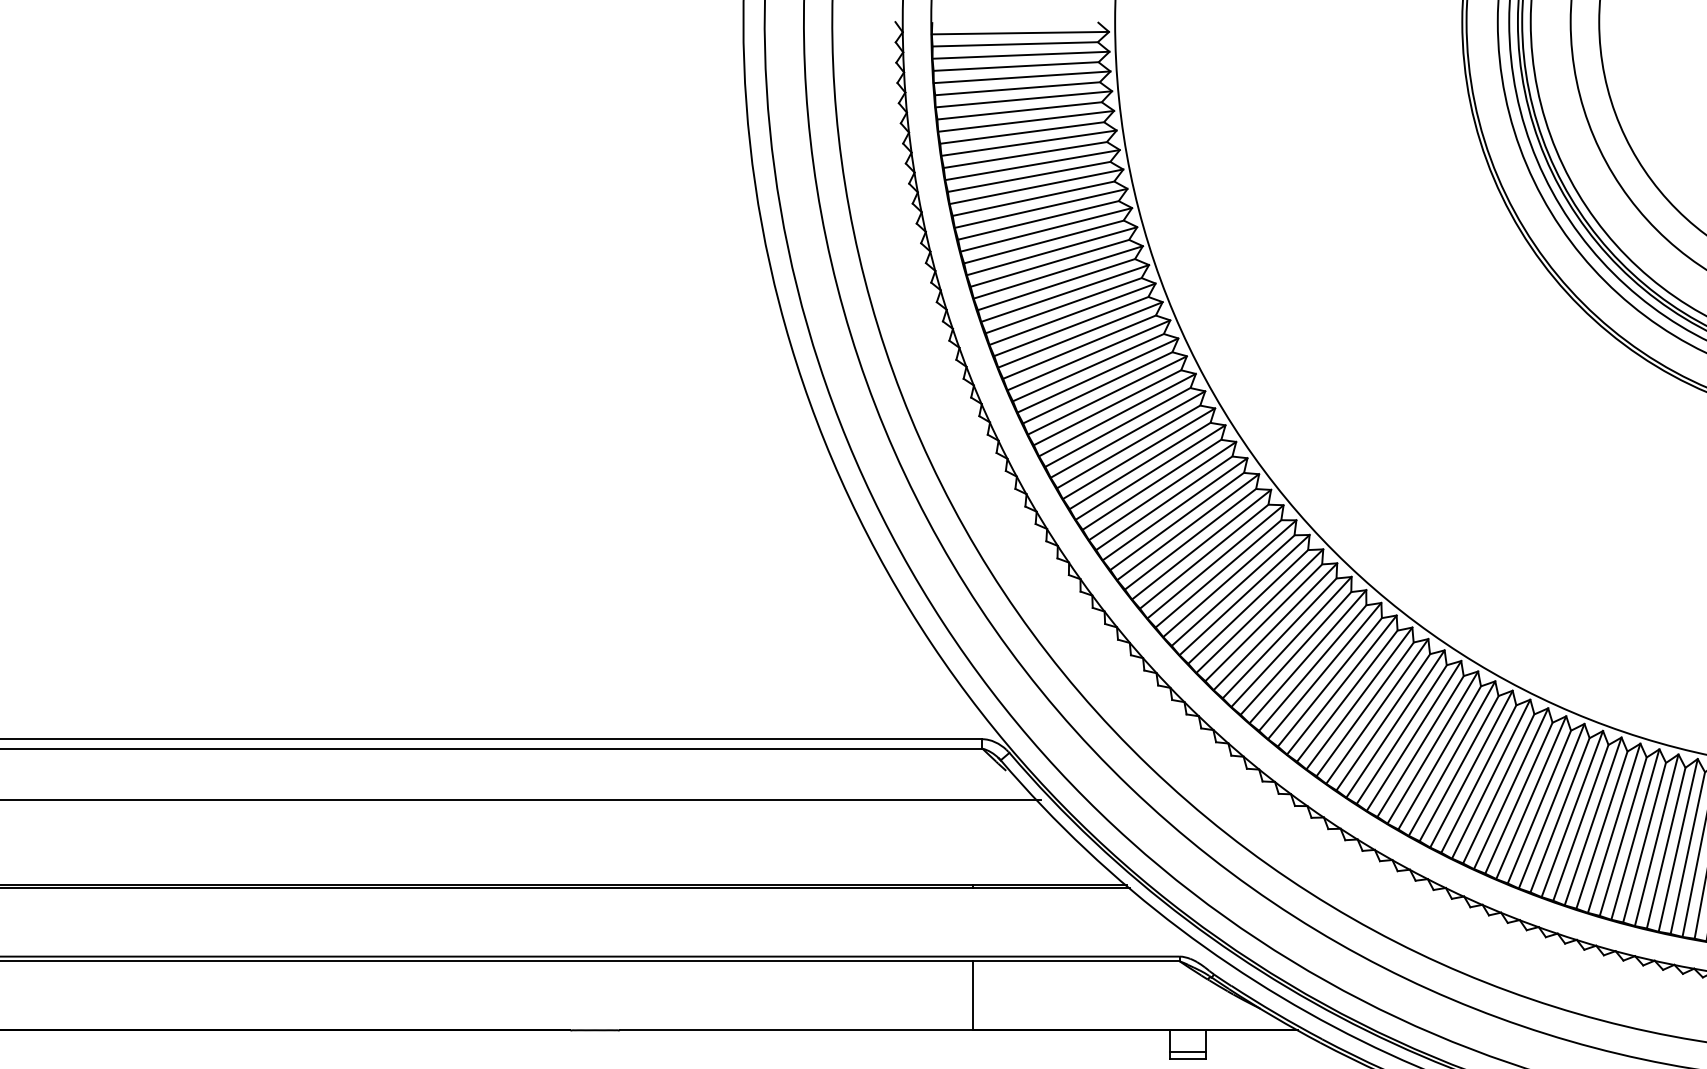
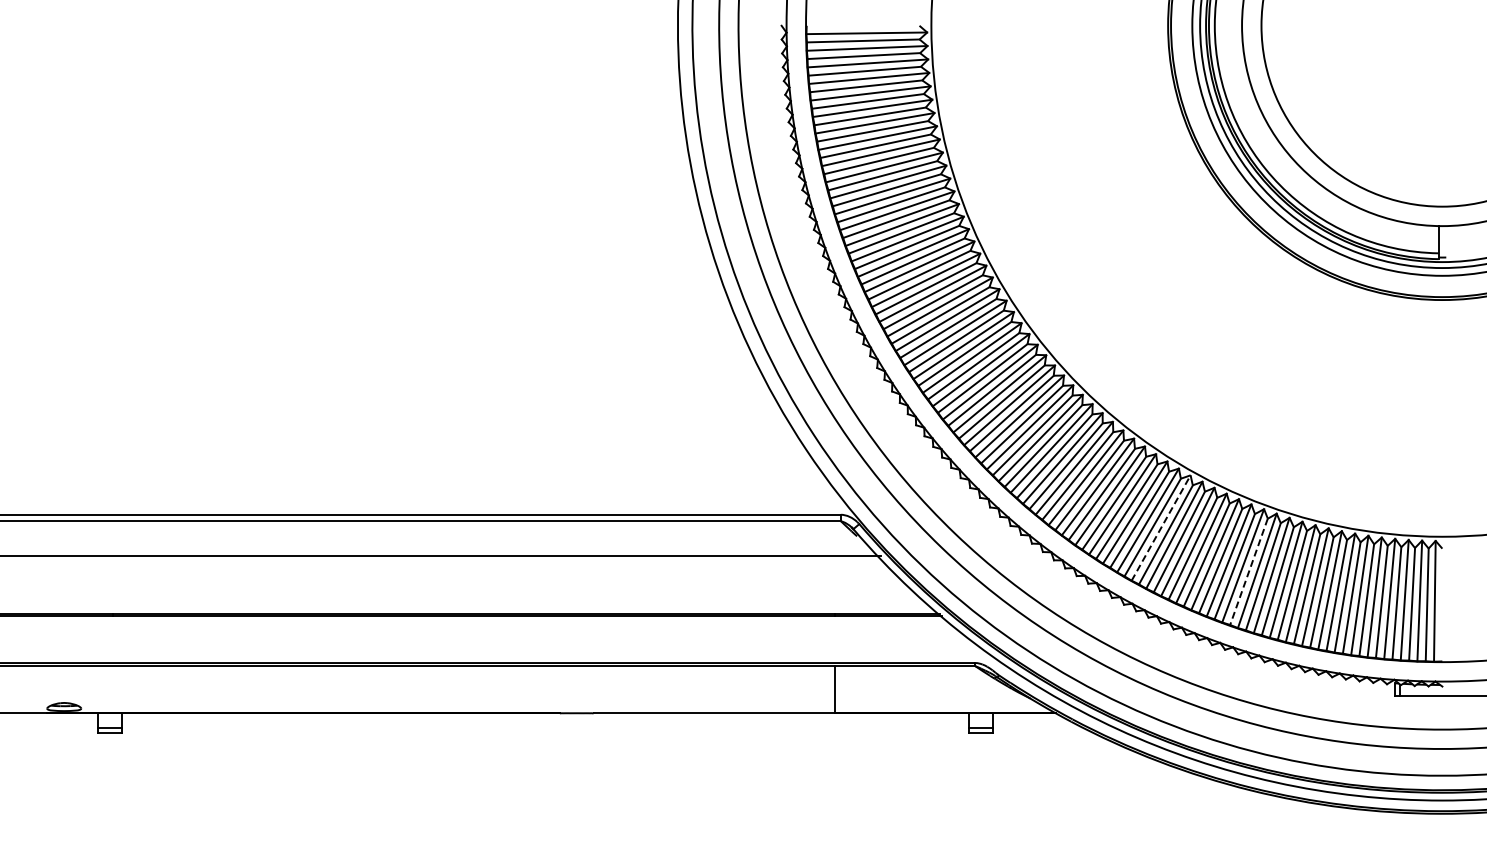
line: (1452, 757) -> (1161, 527), solid -> dashed
line: (1580, 823) -> (1248, 572), solid -> dashed

